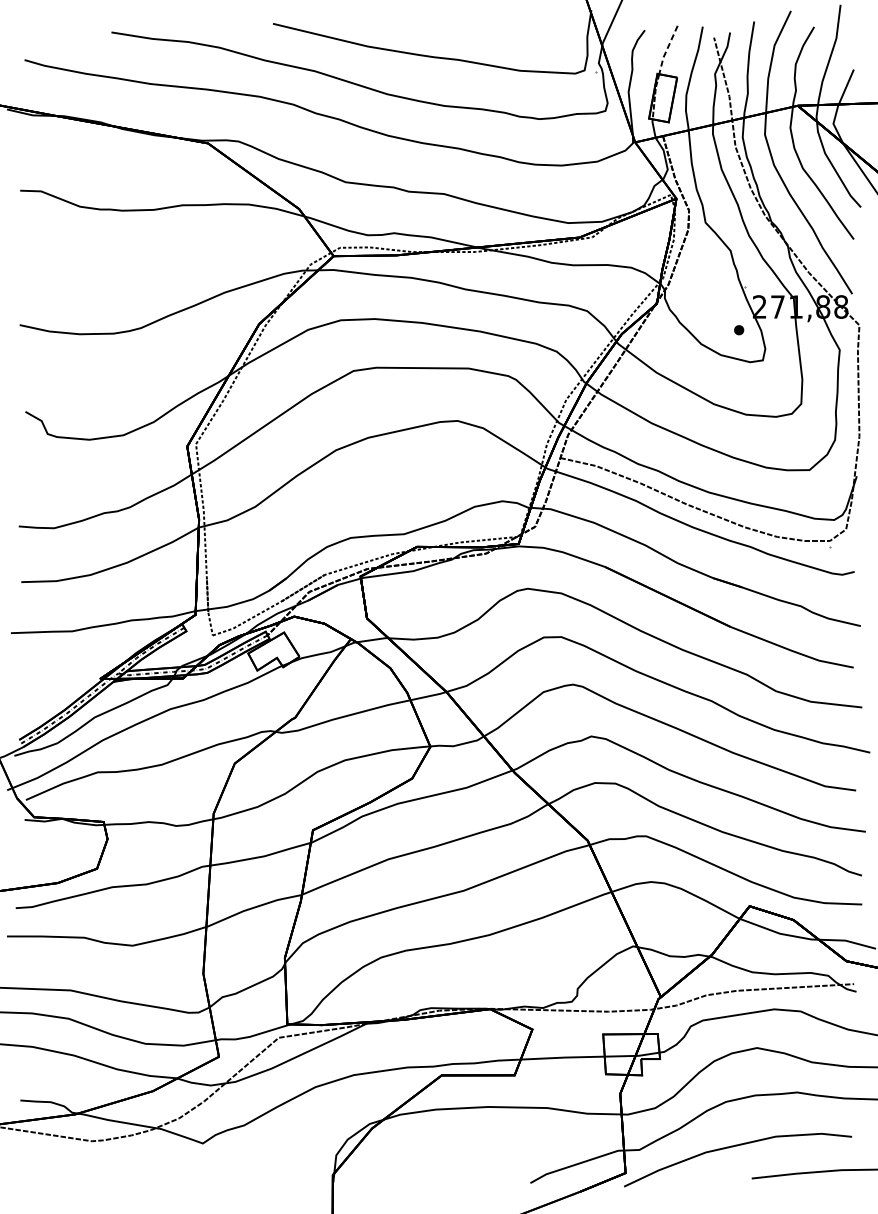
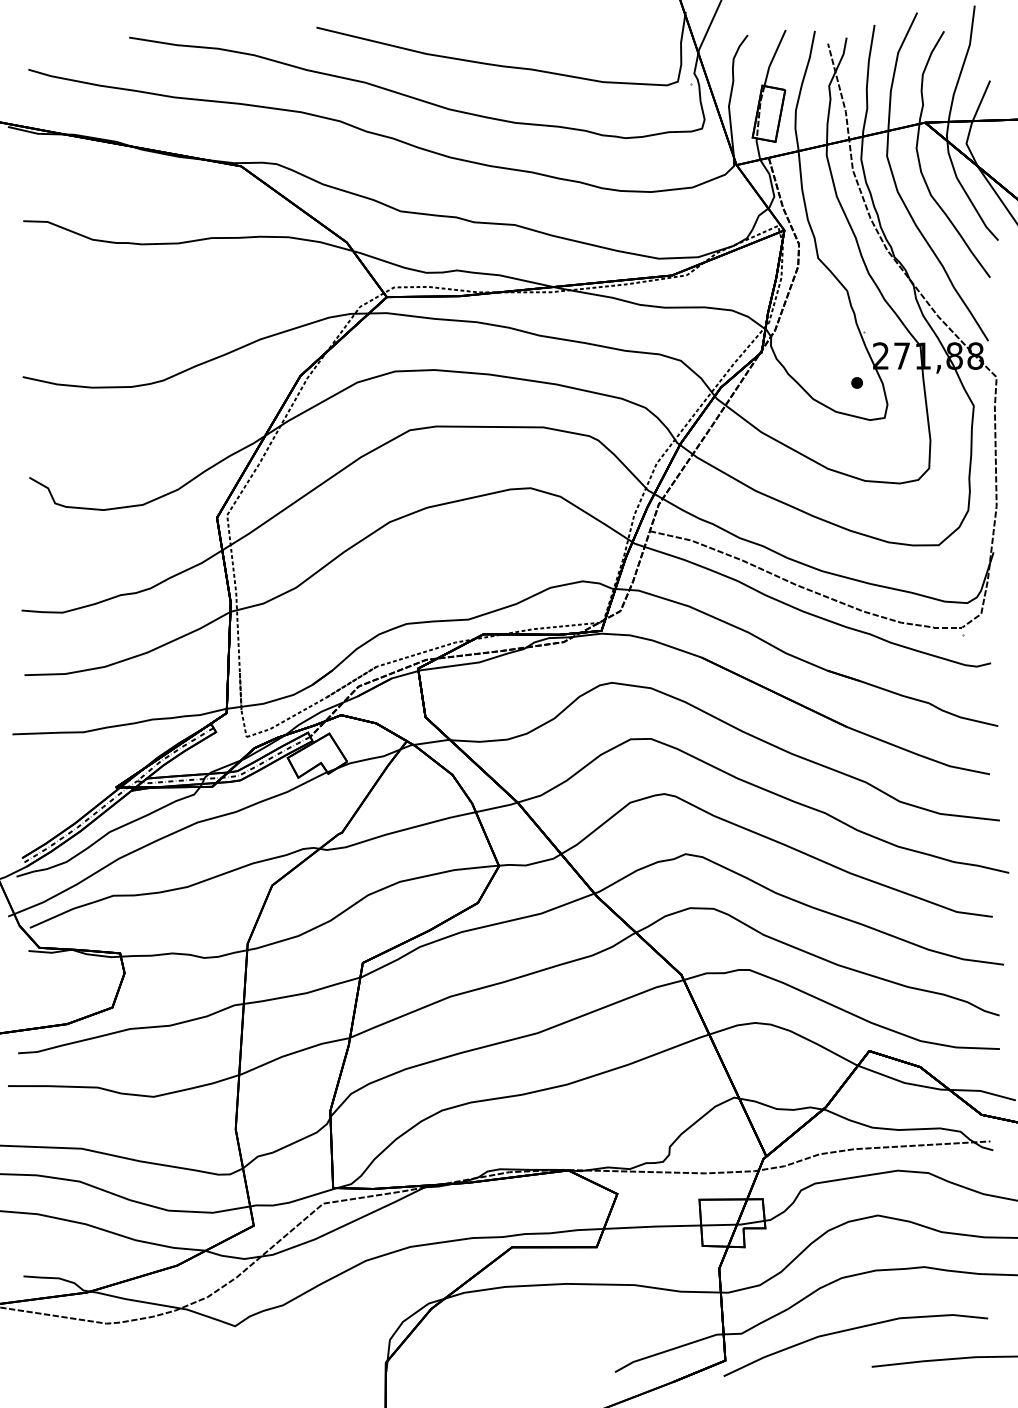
line: (667, 49) -> (773, 57), dashed -> solid

